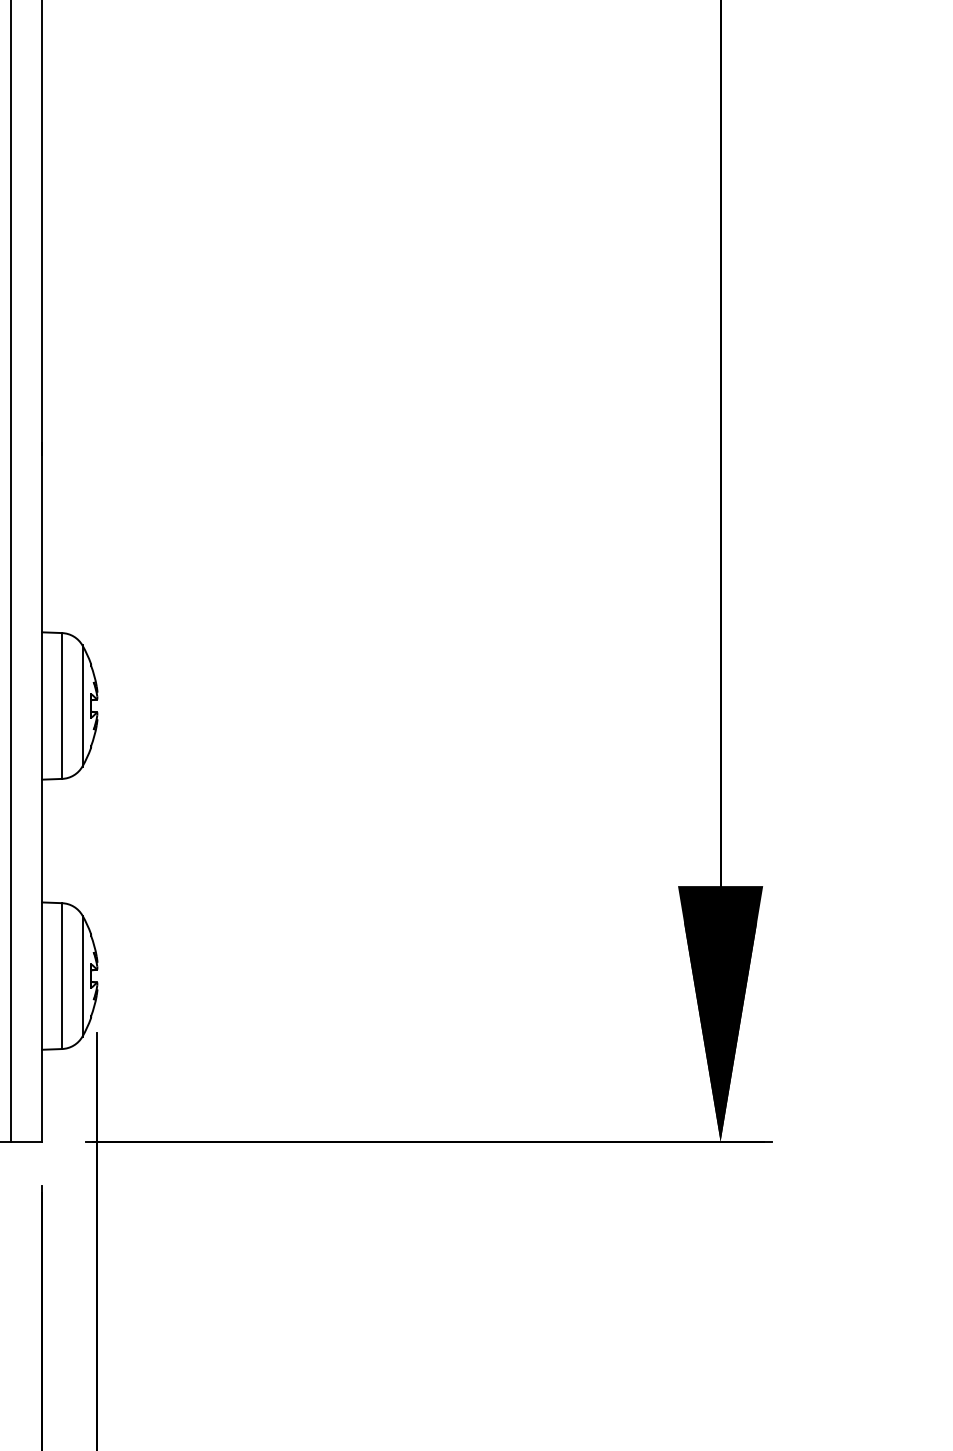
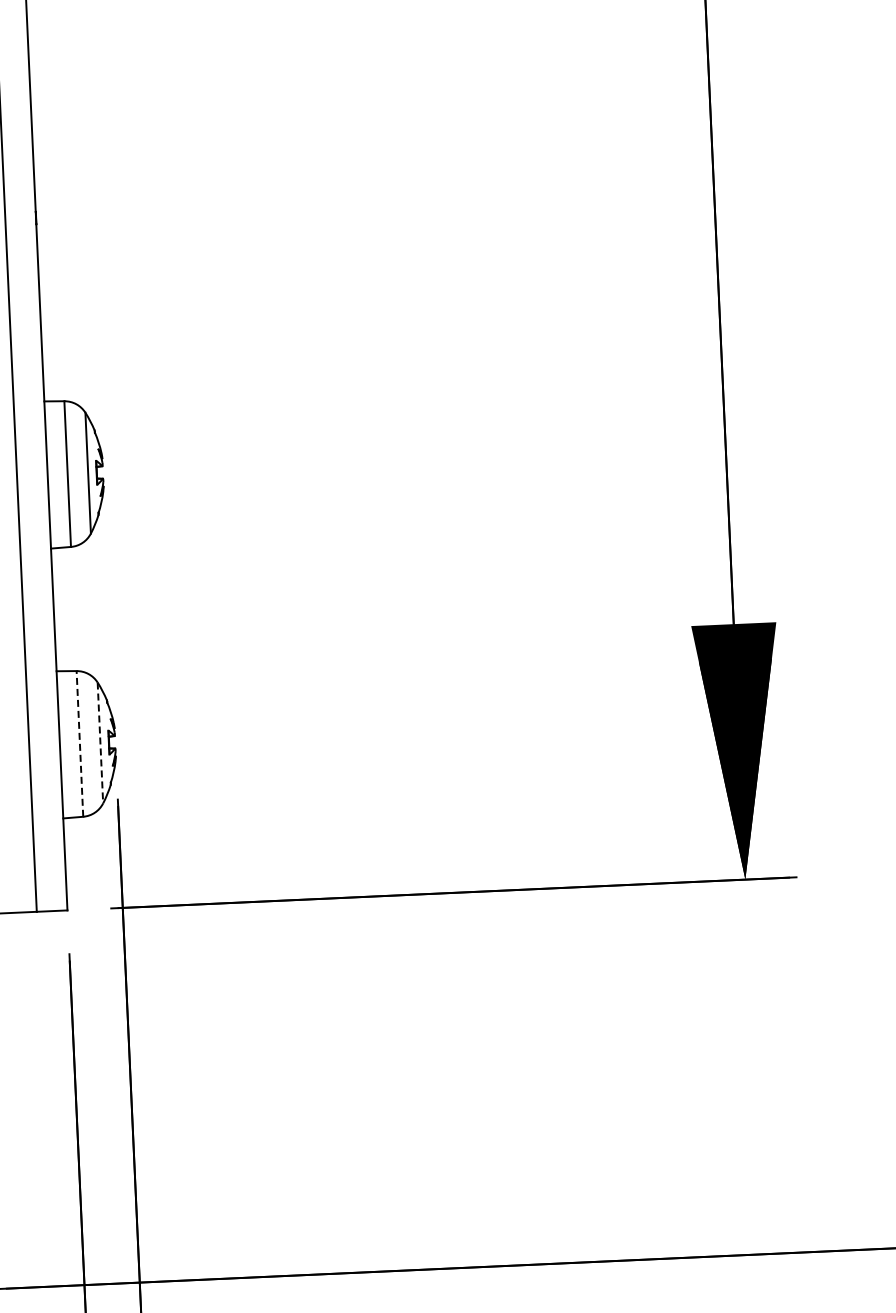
line: (62, 976) -> (80, 744), solid -> dashed
line: (82, 976) -> (100, 743), solid -> dashed

